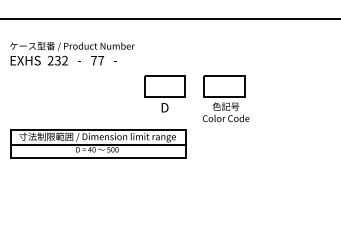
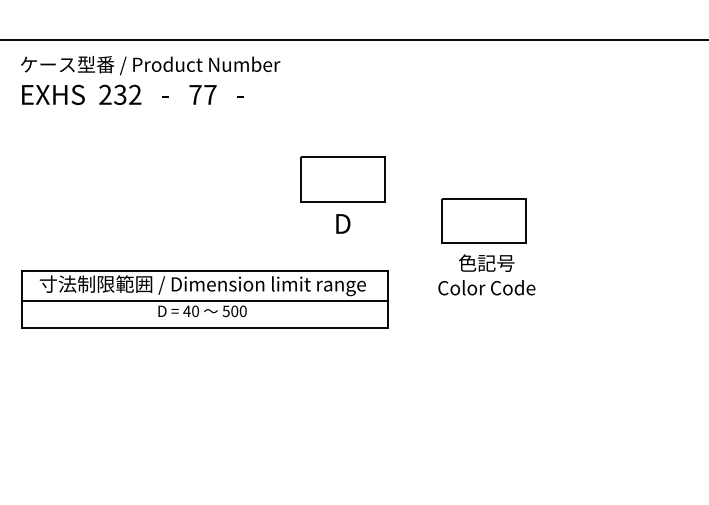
text: (72, 53) -> (150, 79), moved
part: (225, 98) -> (485, 246), moved

